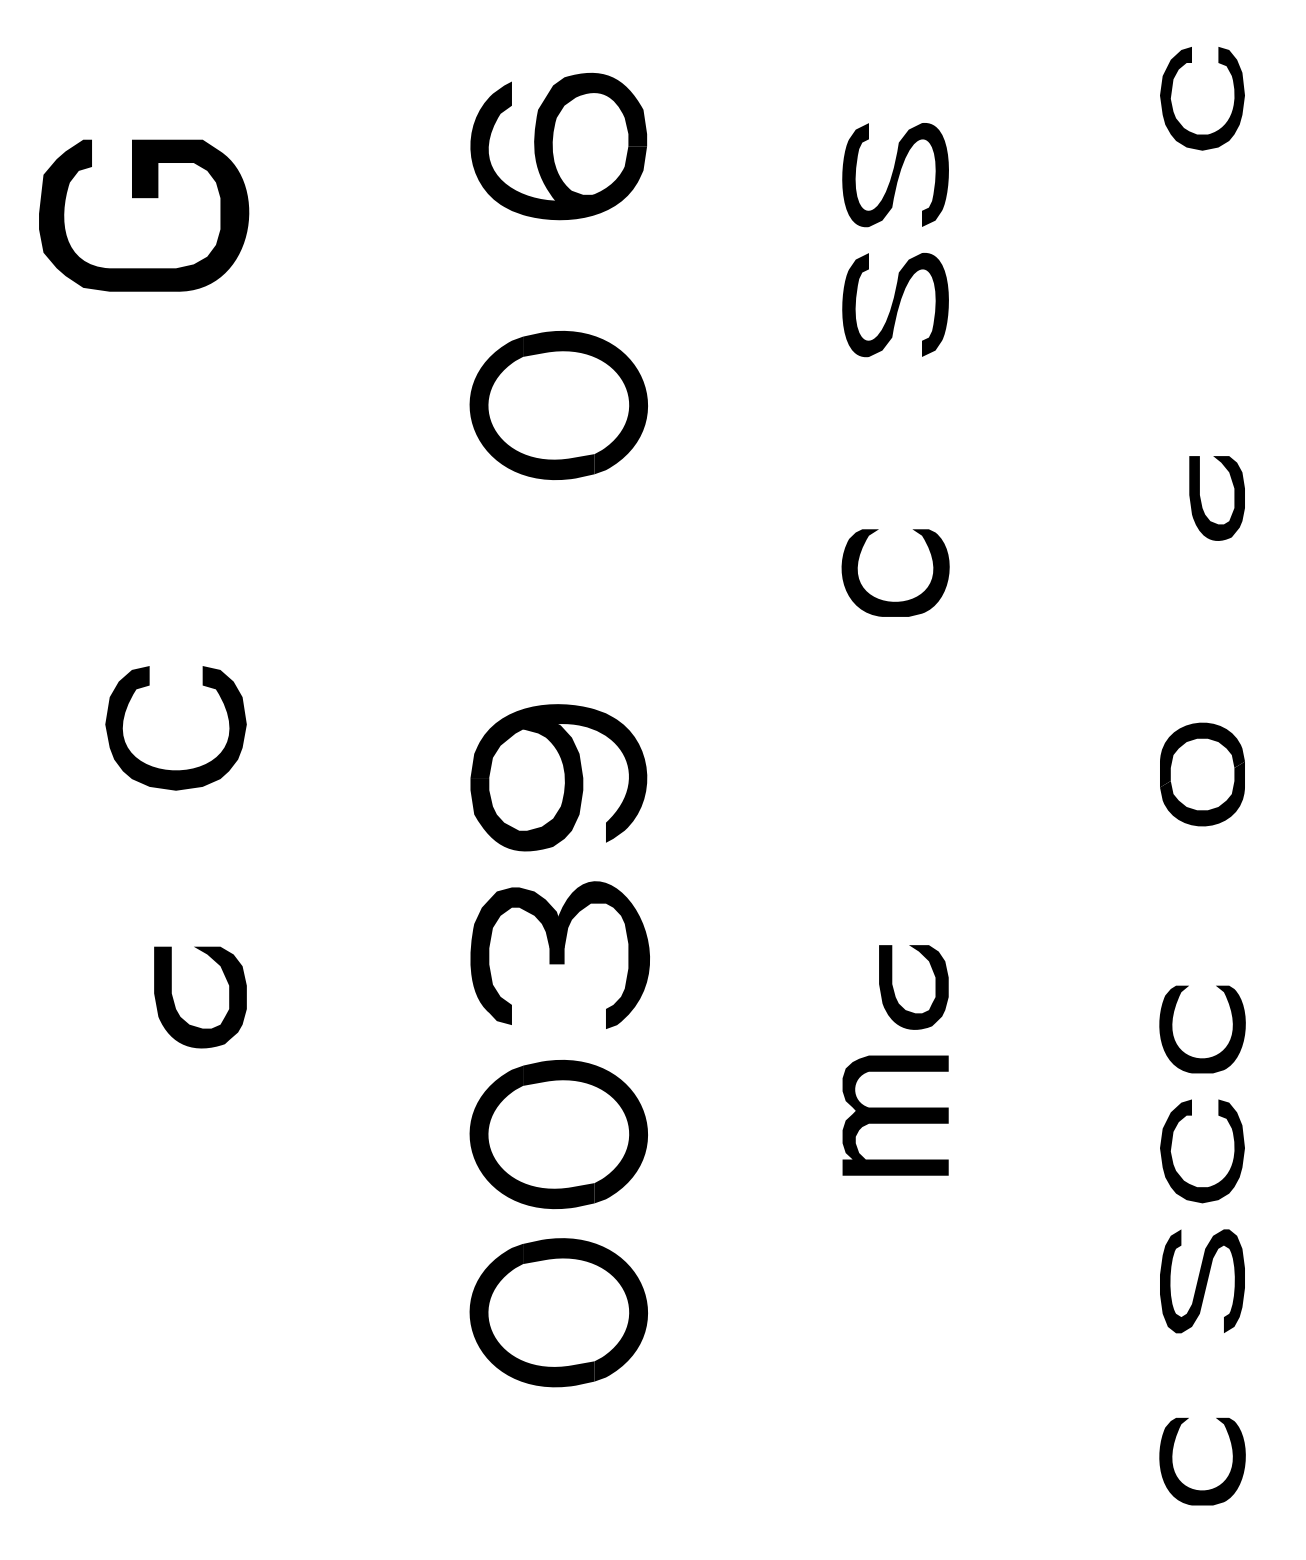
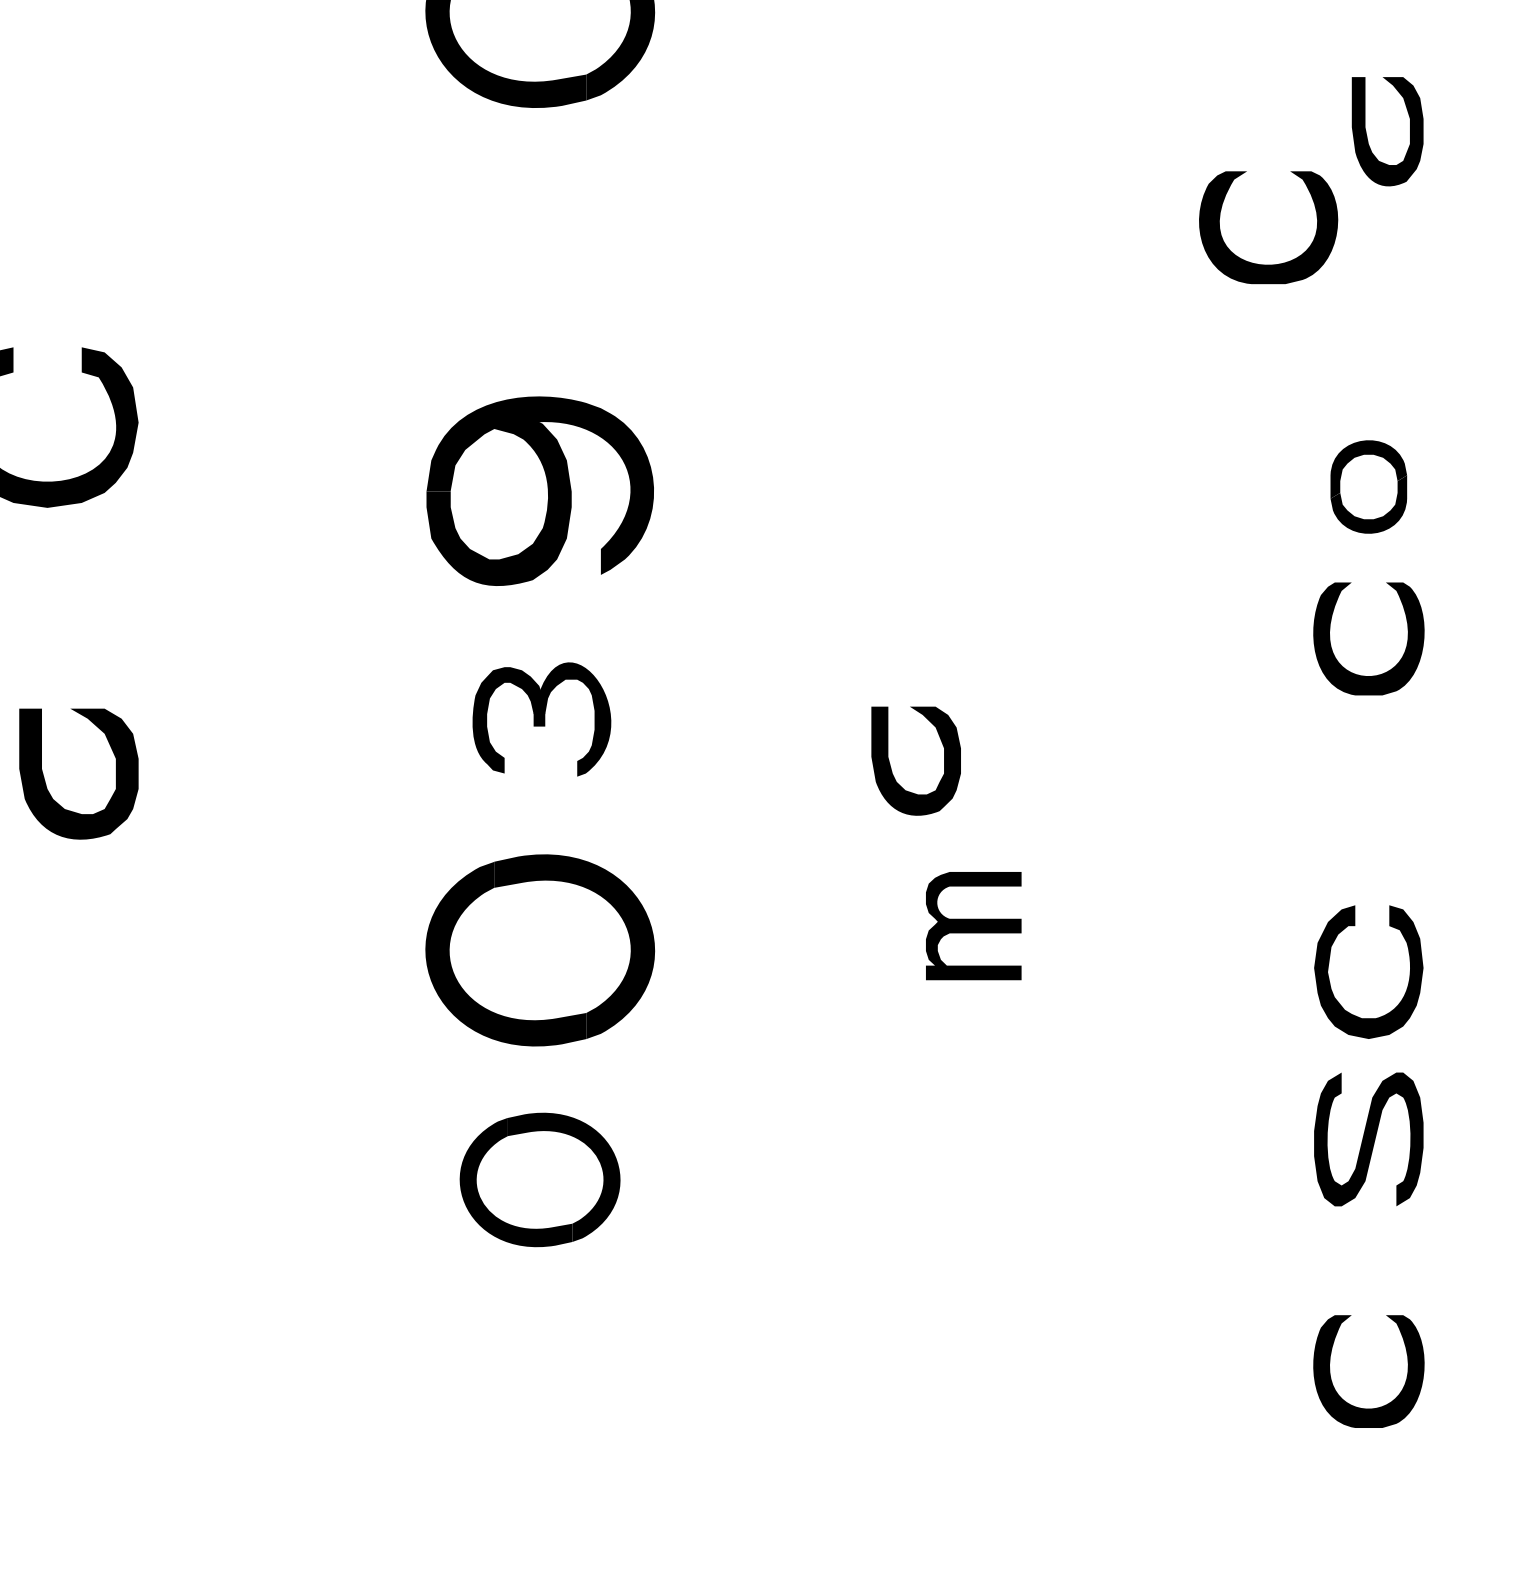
part: (895, 601) -> (1268, 264), moved
part: (1202, 774) -> (1368, 486), size x0.7
part: (559, 954) -> (541, 718), size x0.6
part: (894, 991) -> (891, 766), moved
part: (1214, 1055) -> (1384, 672), moved
part: (895, 1115) -> (973, 925), size x0.7
part: (558, 1312) -> (539, 1179), size x0.7

